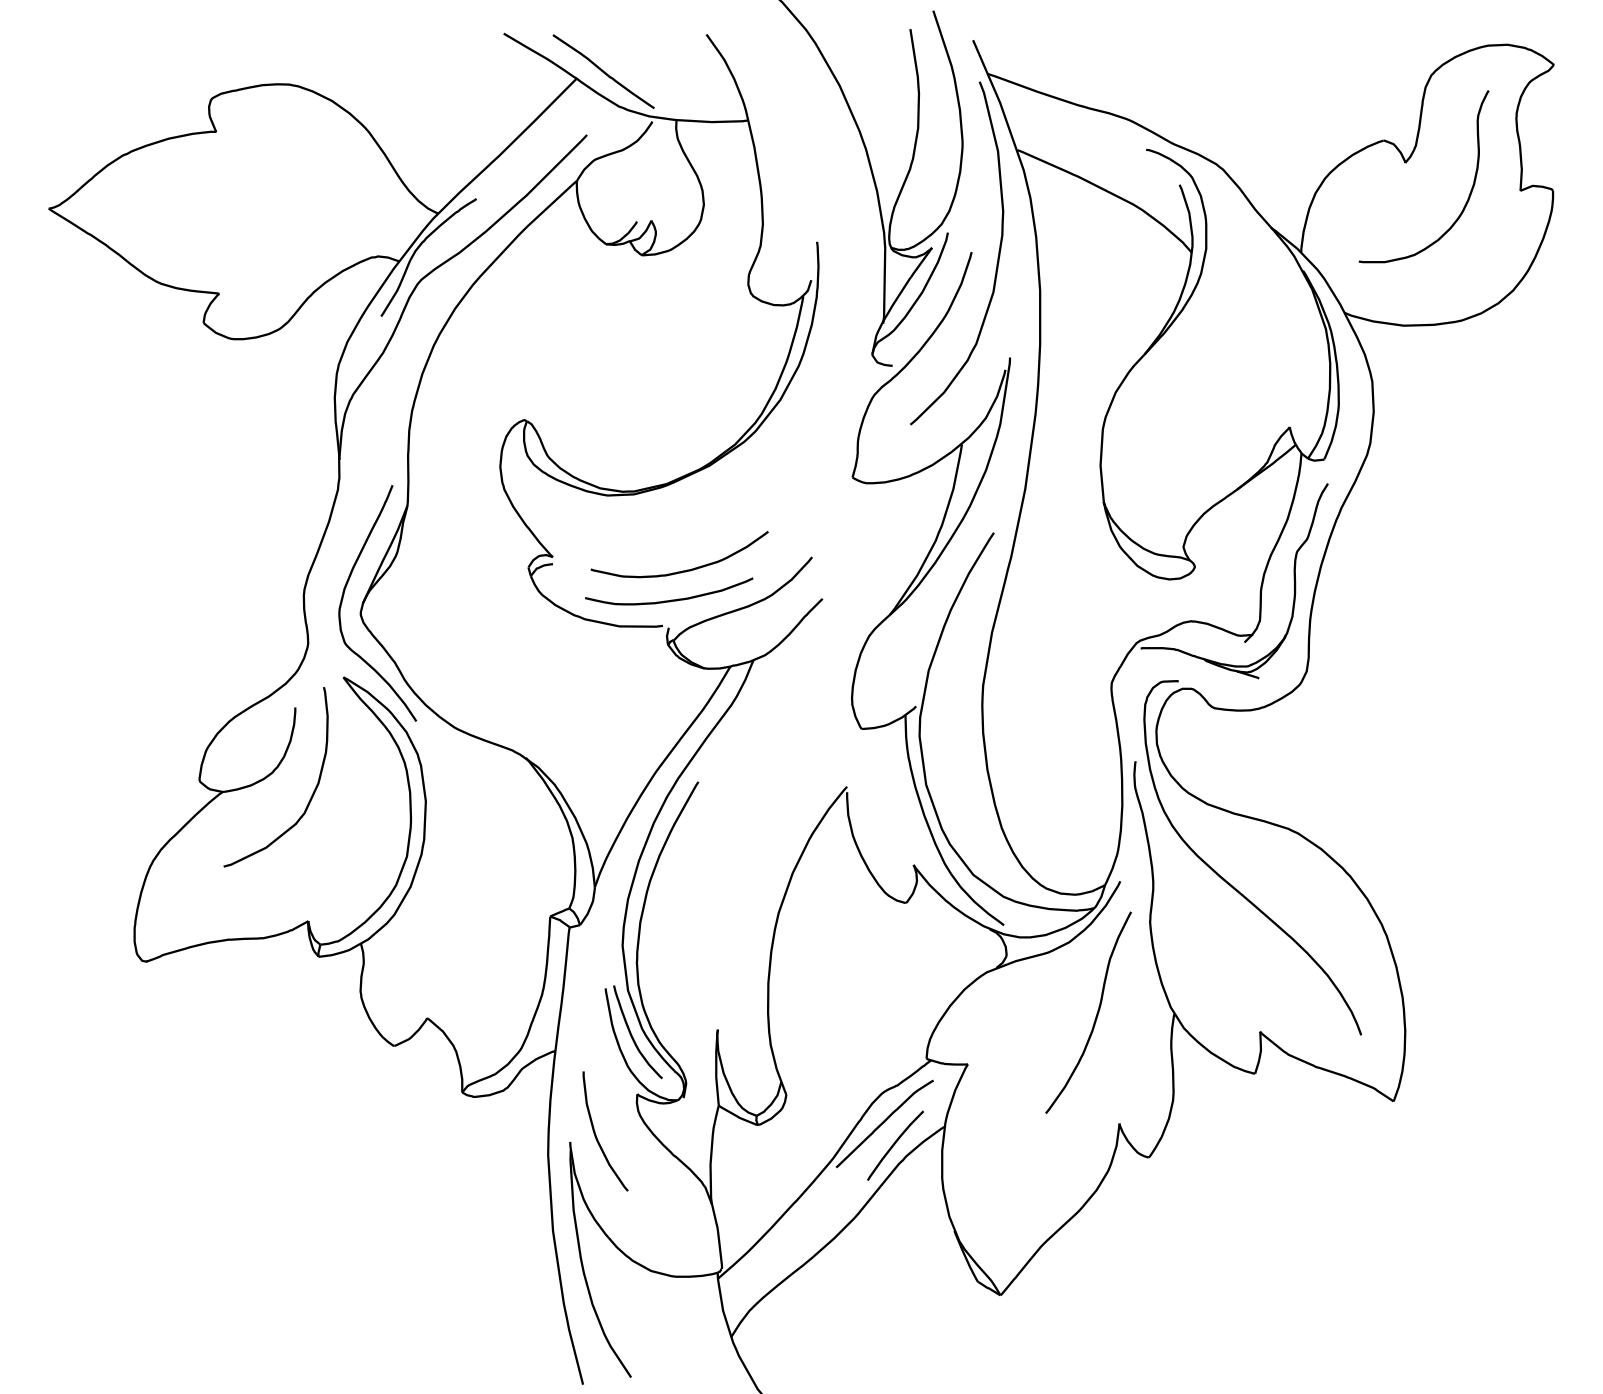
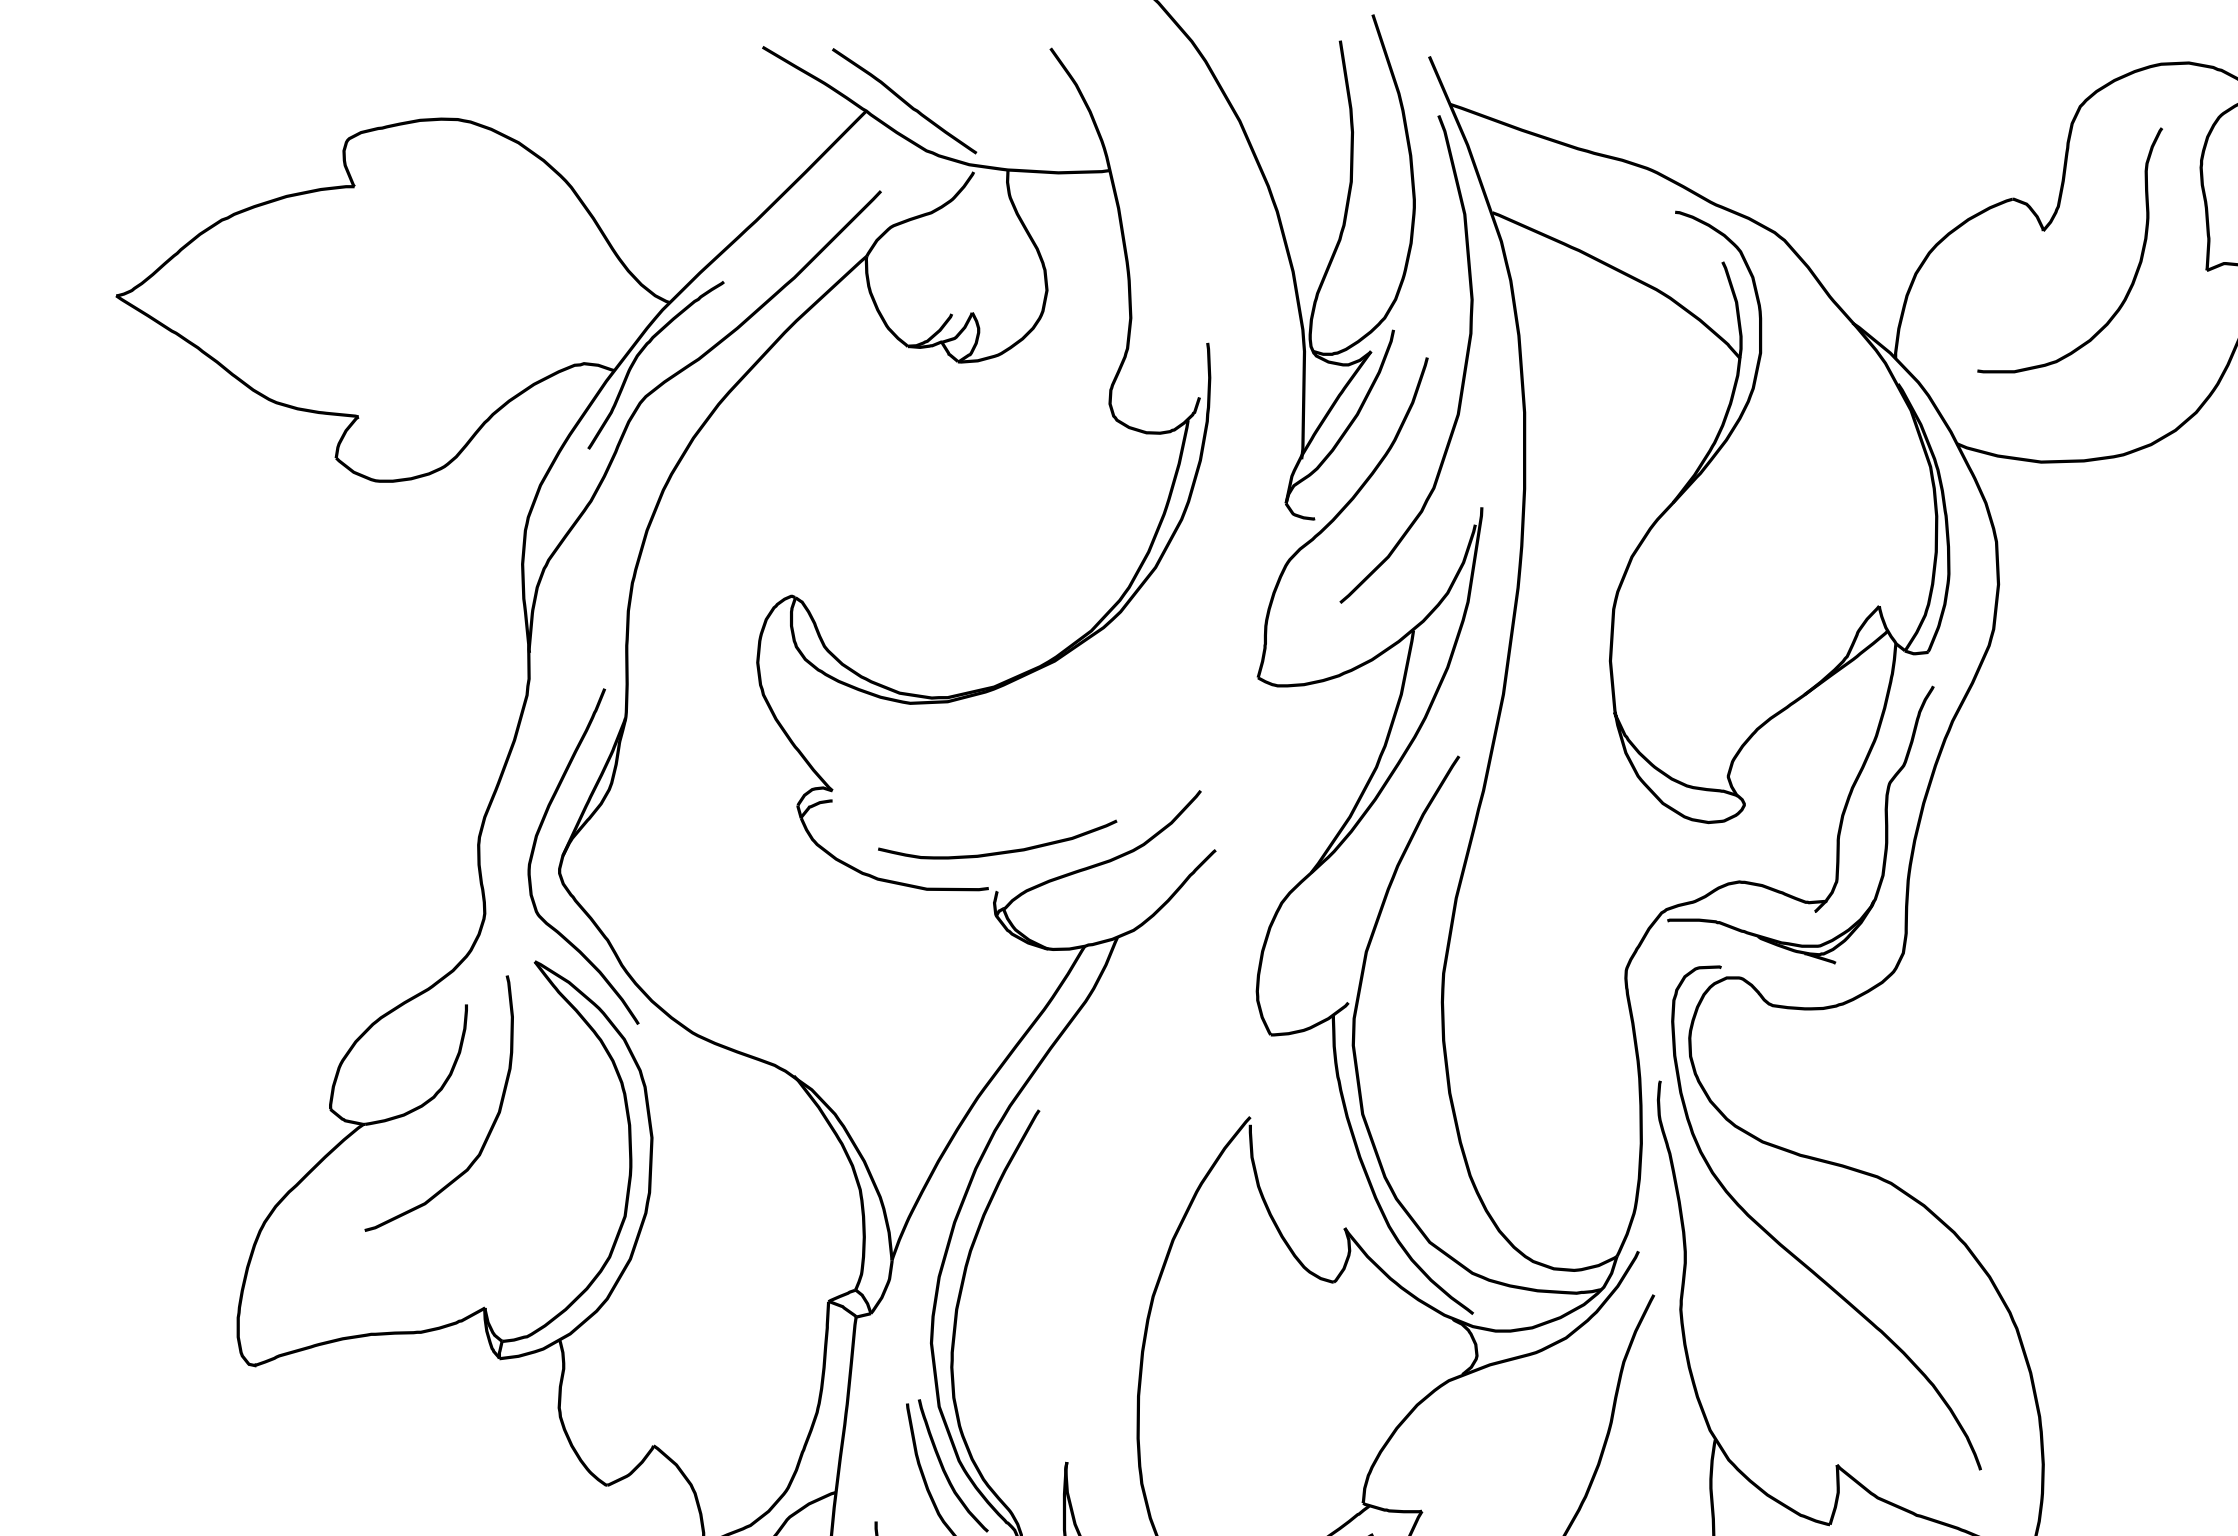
curve: (682, 570) -> (1016, 809), removed

